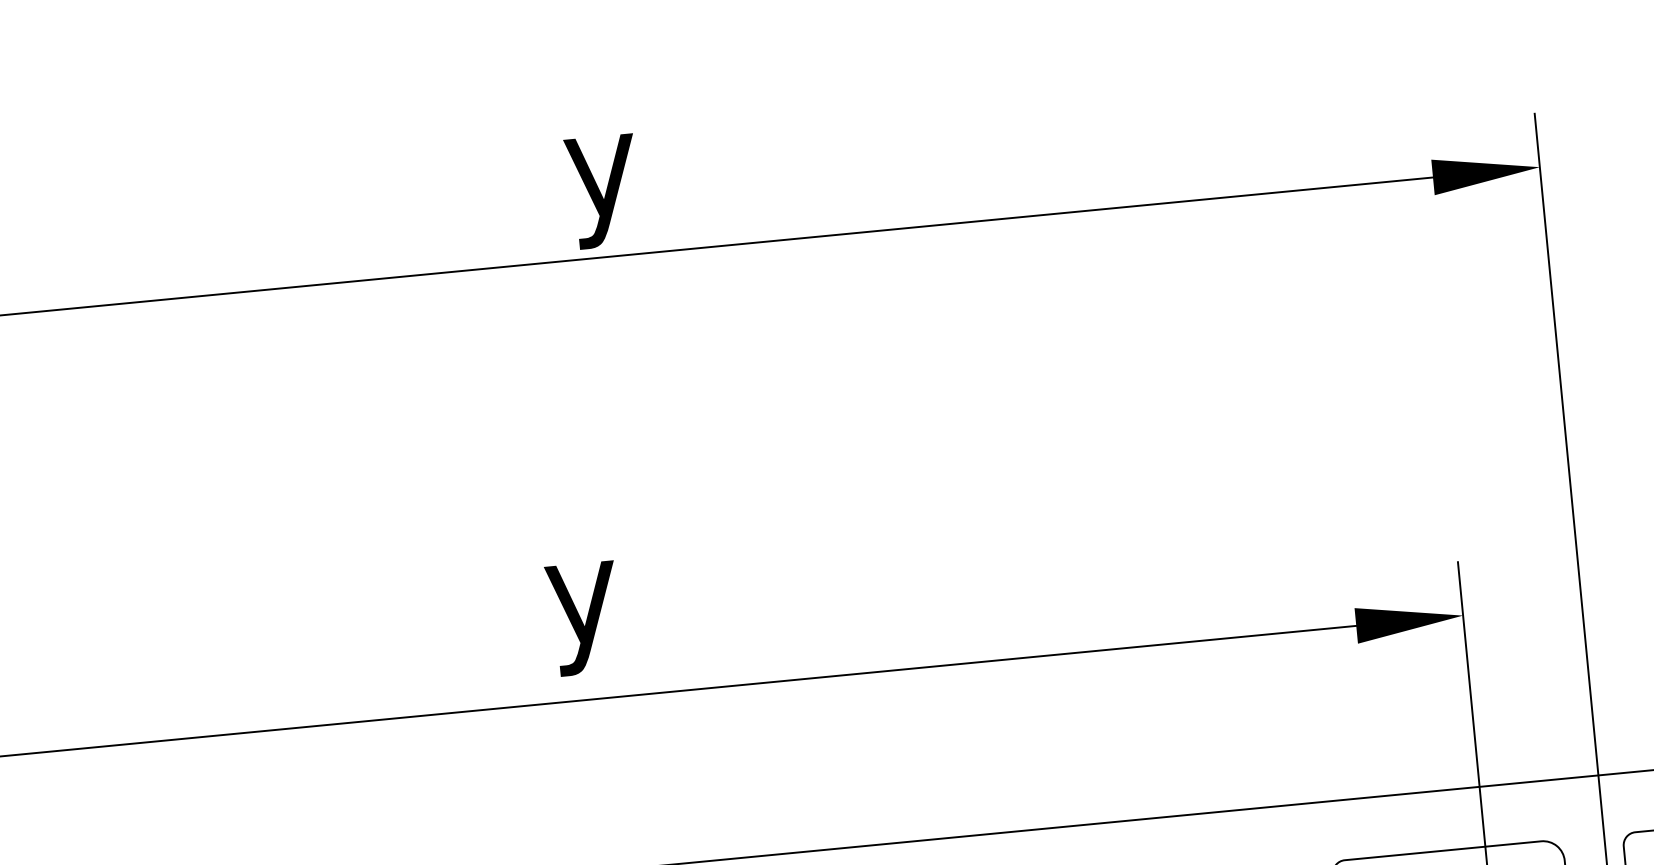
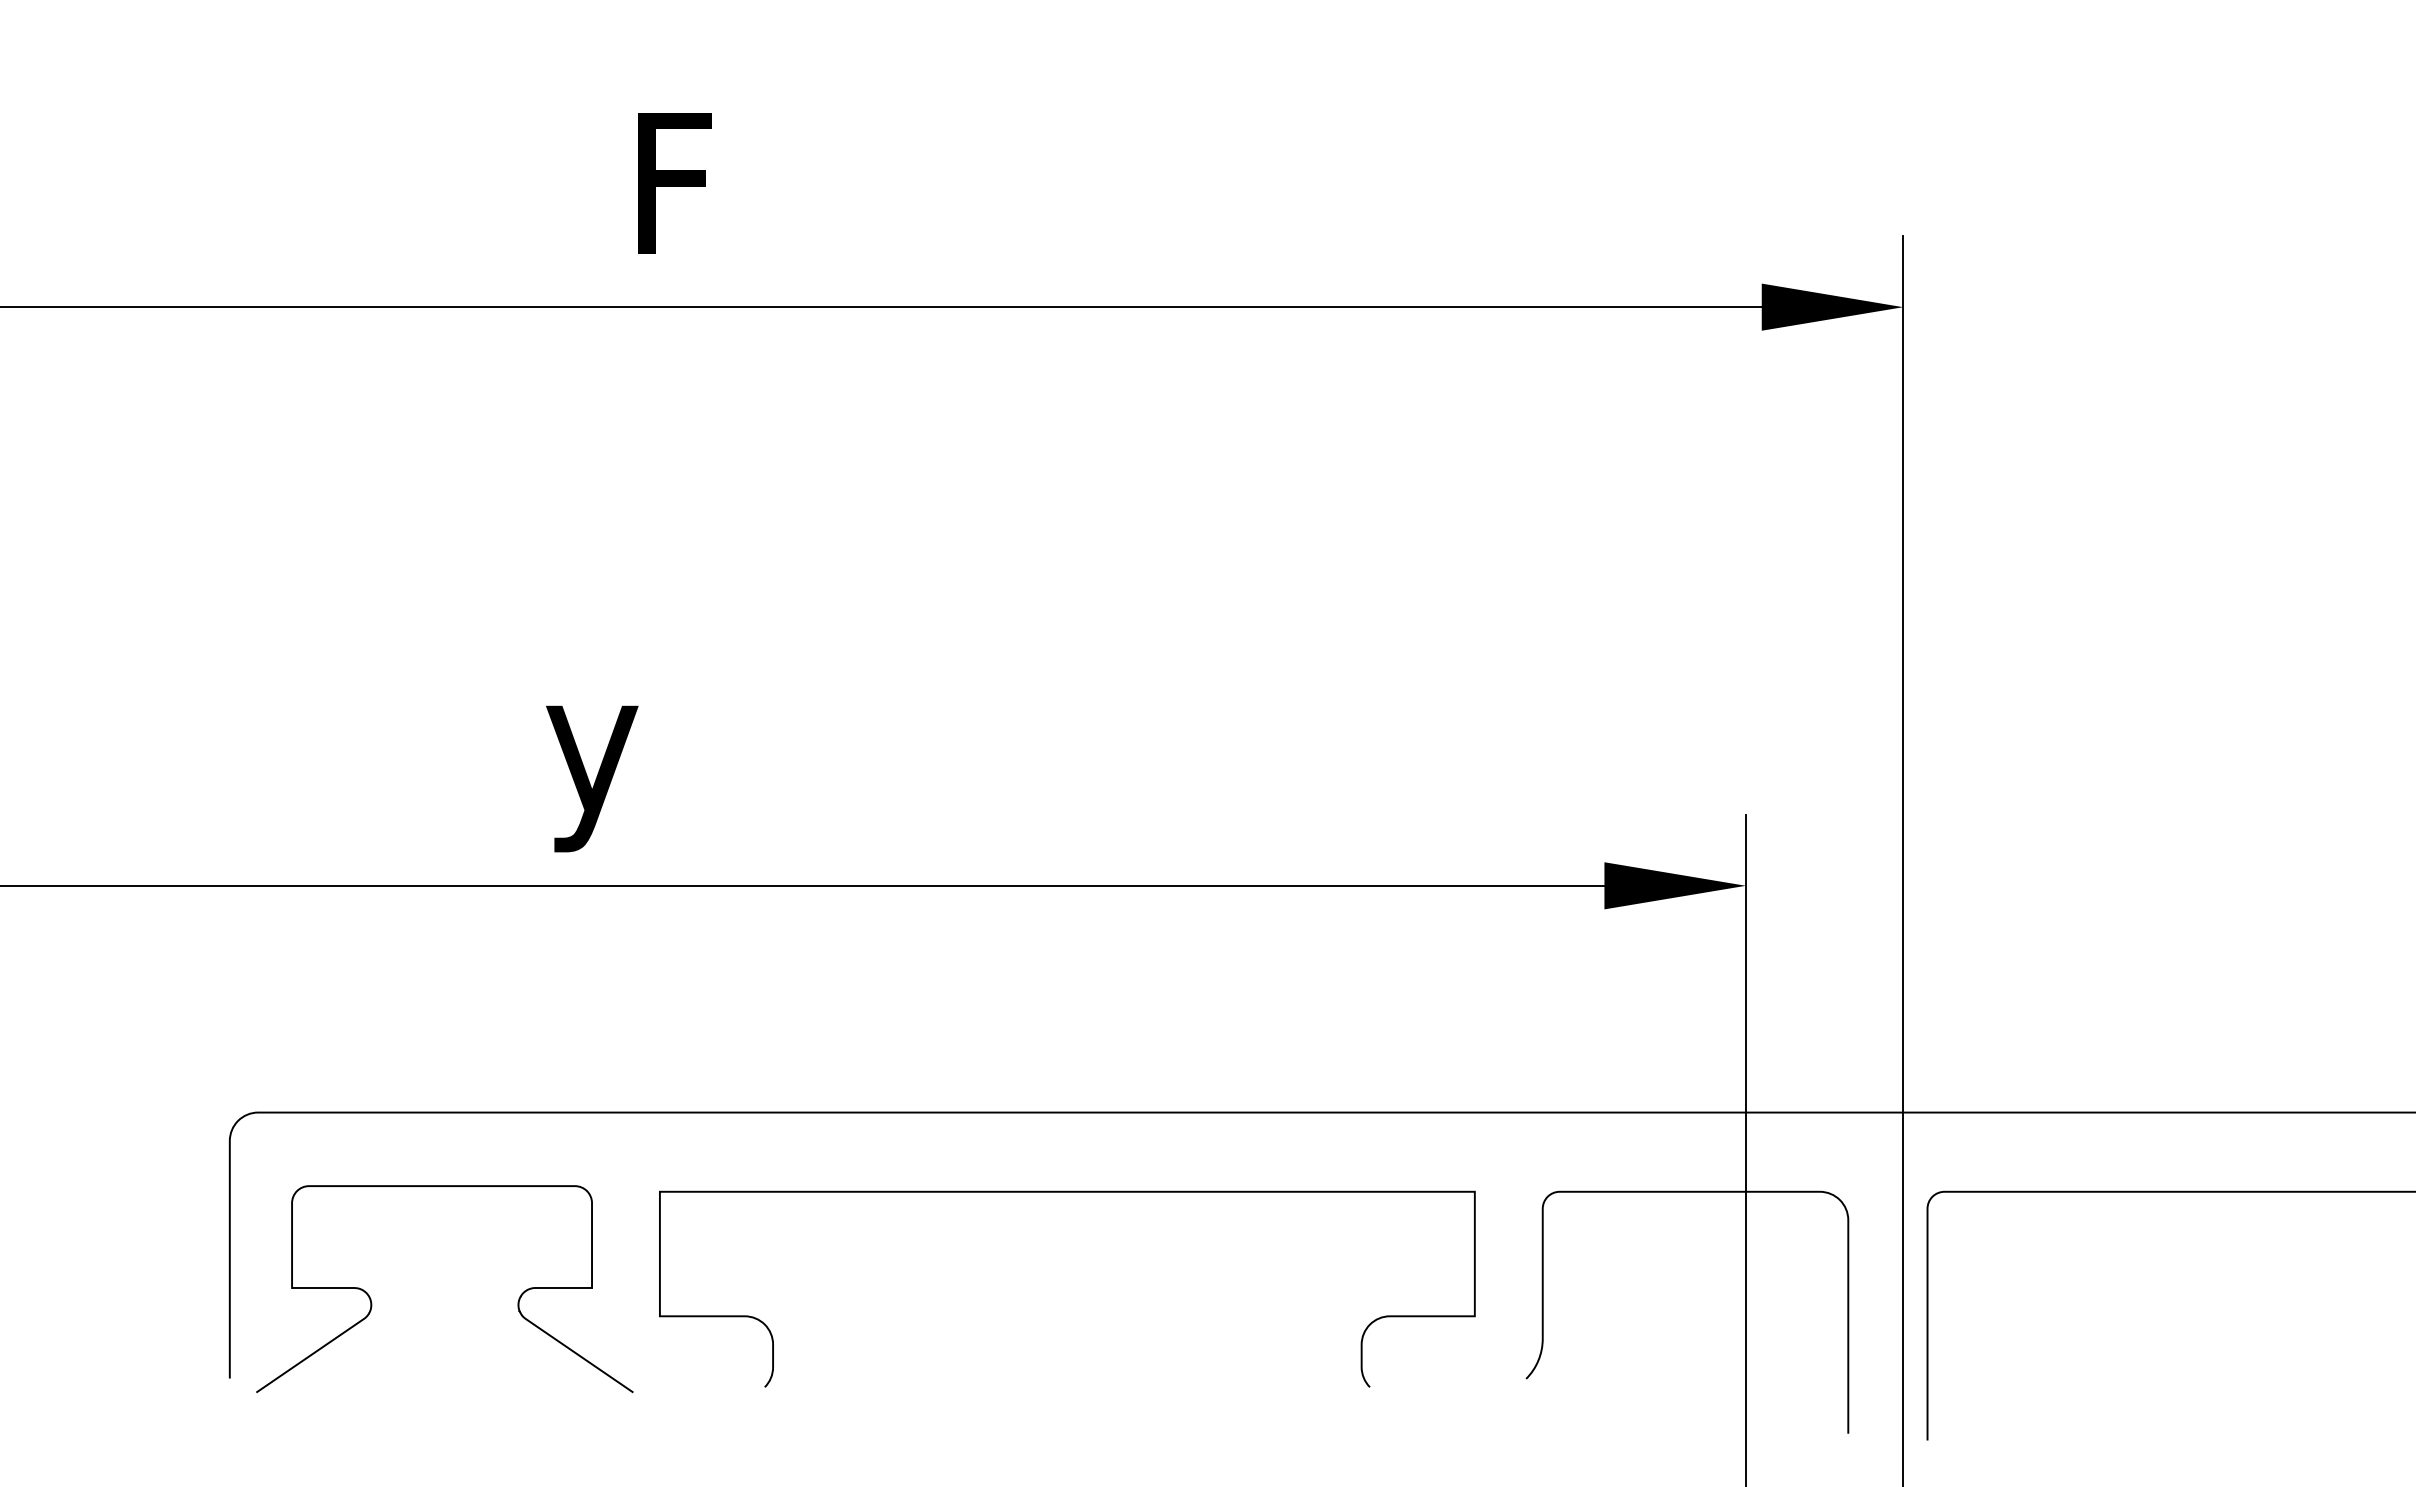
text: (602, 178) -> (671, 203), y -> F

